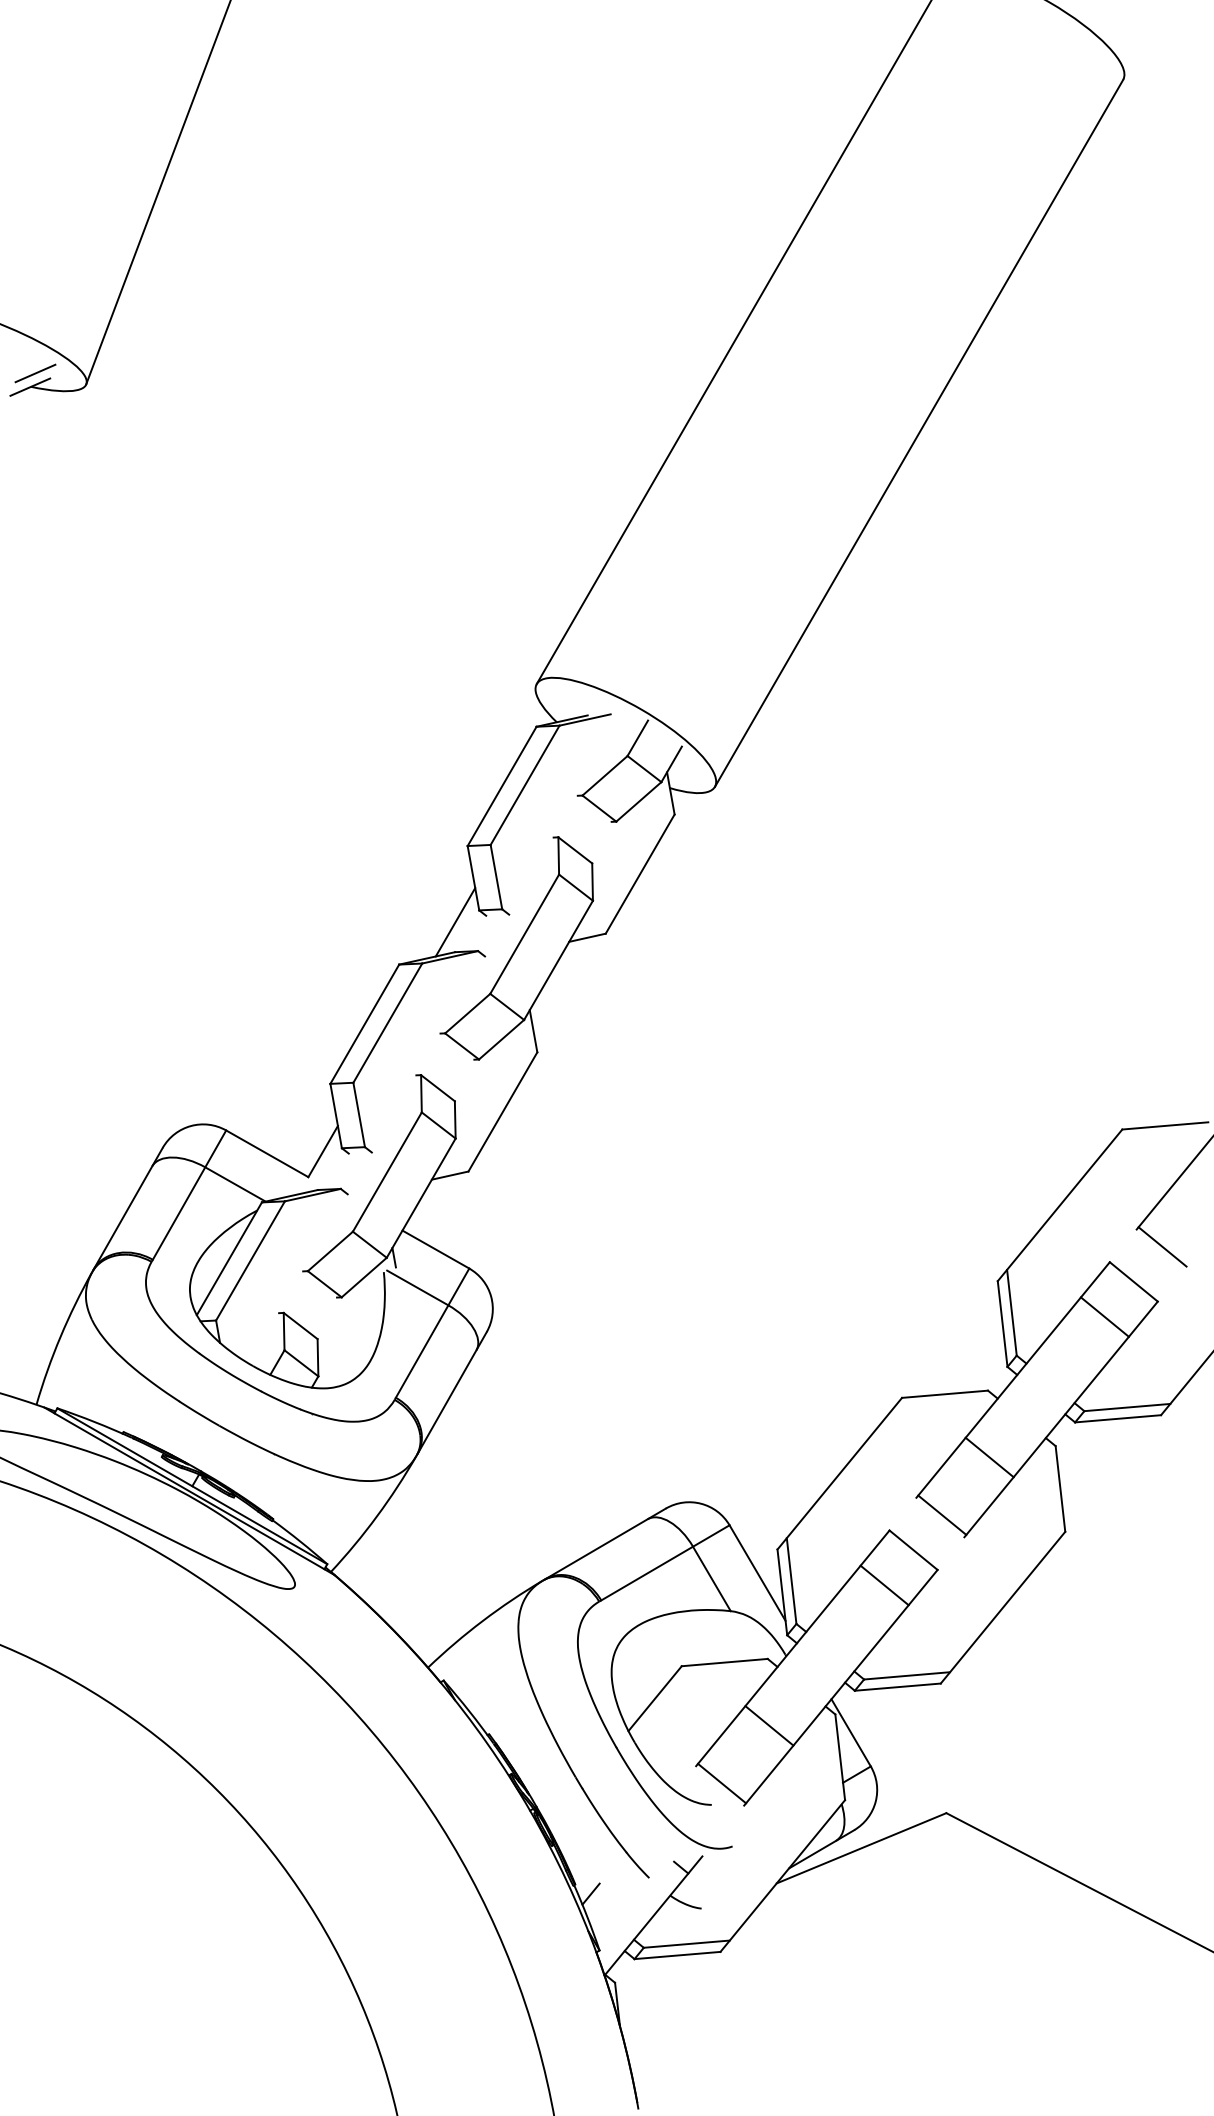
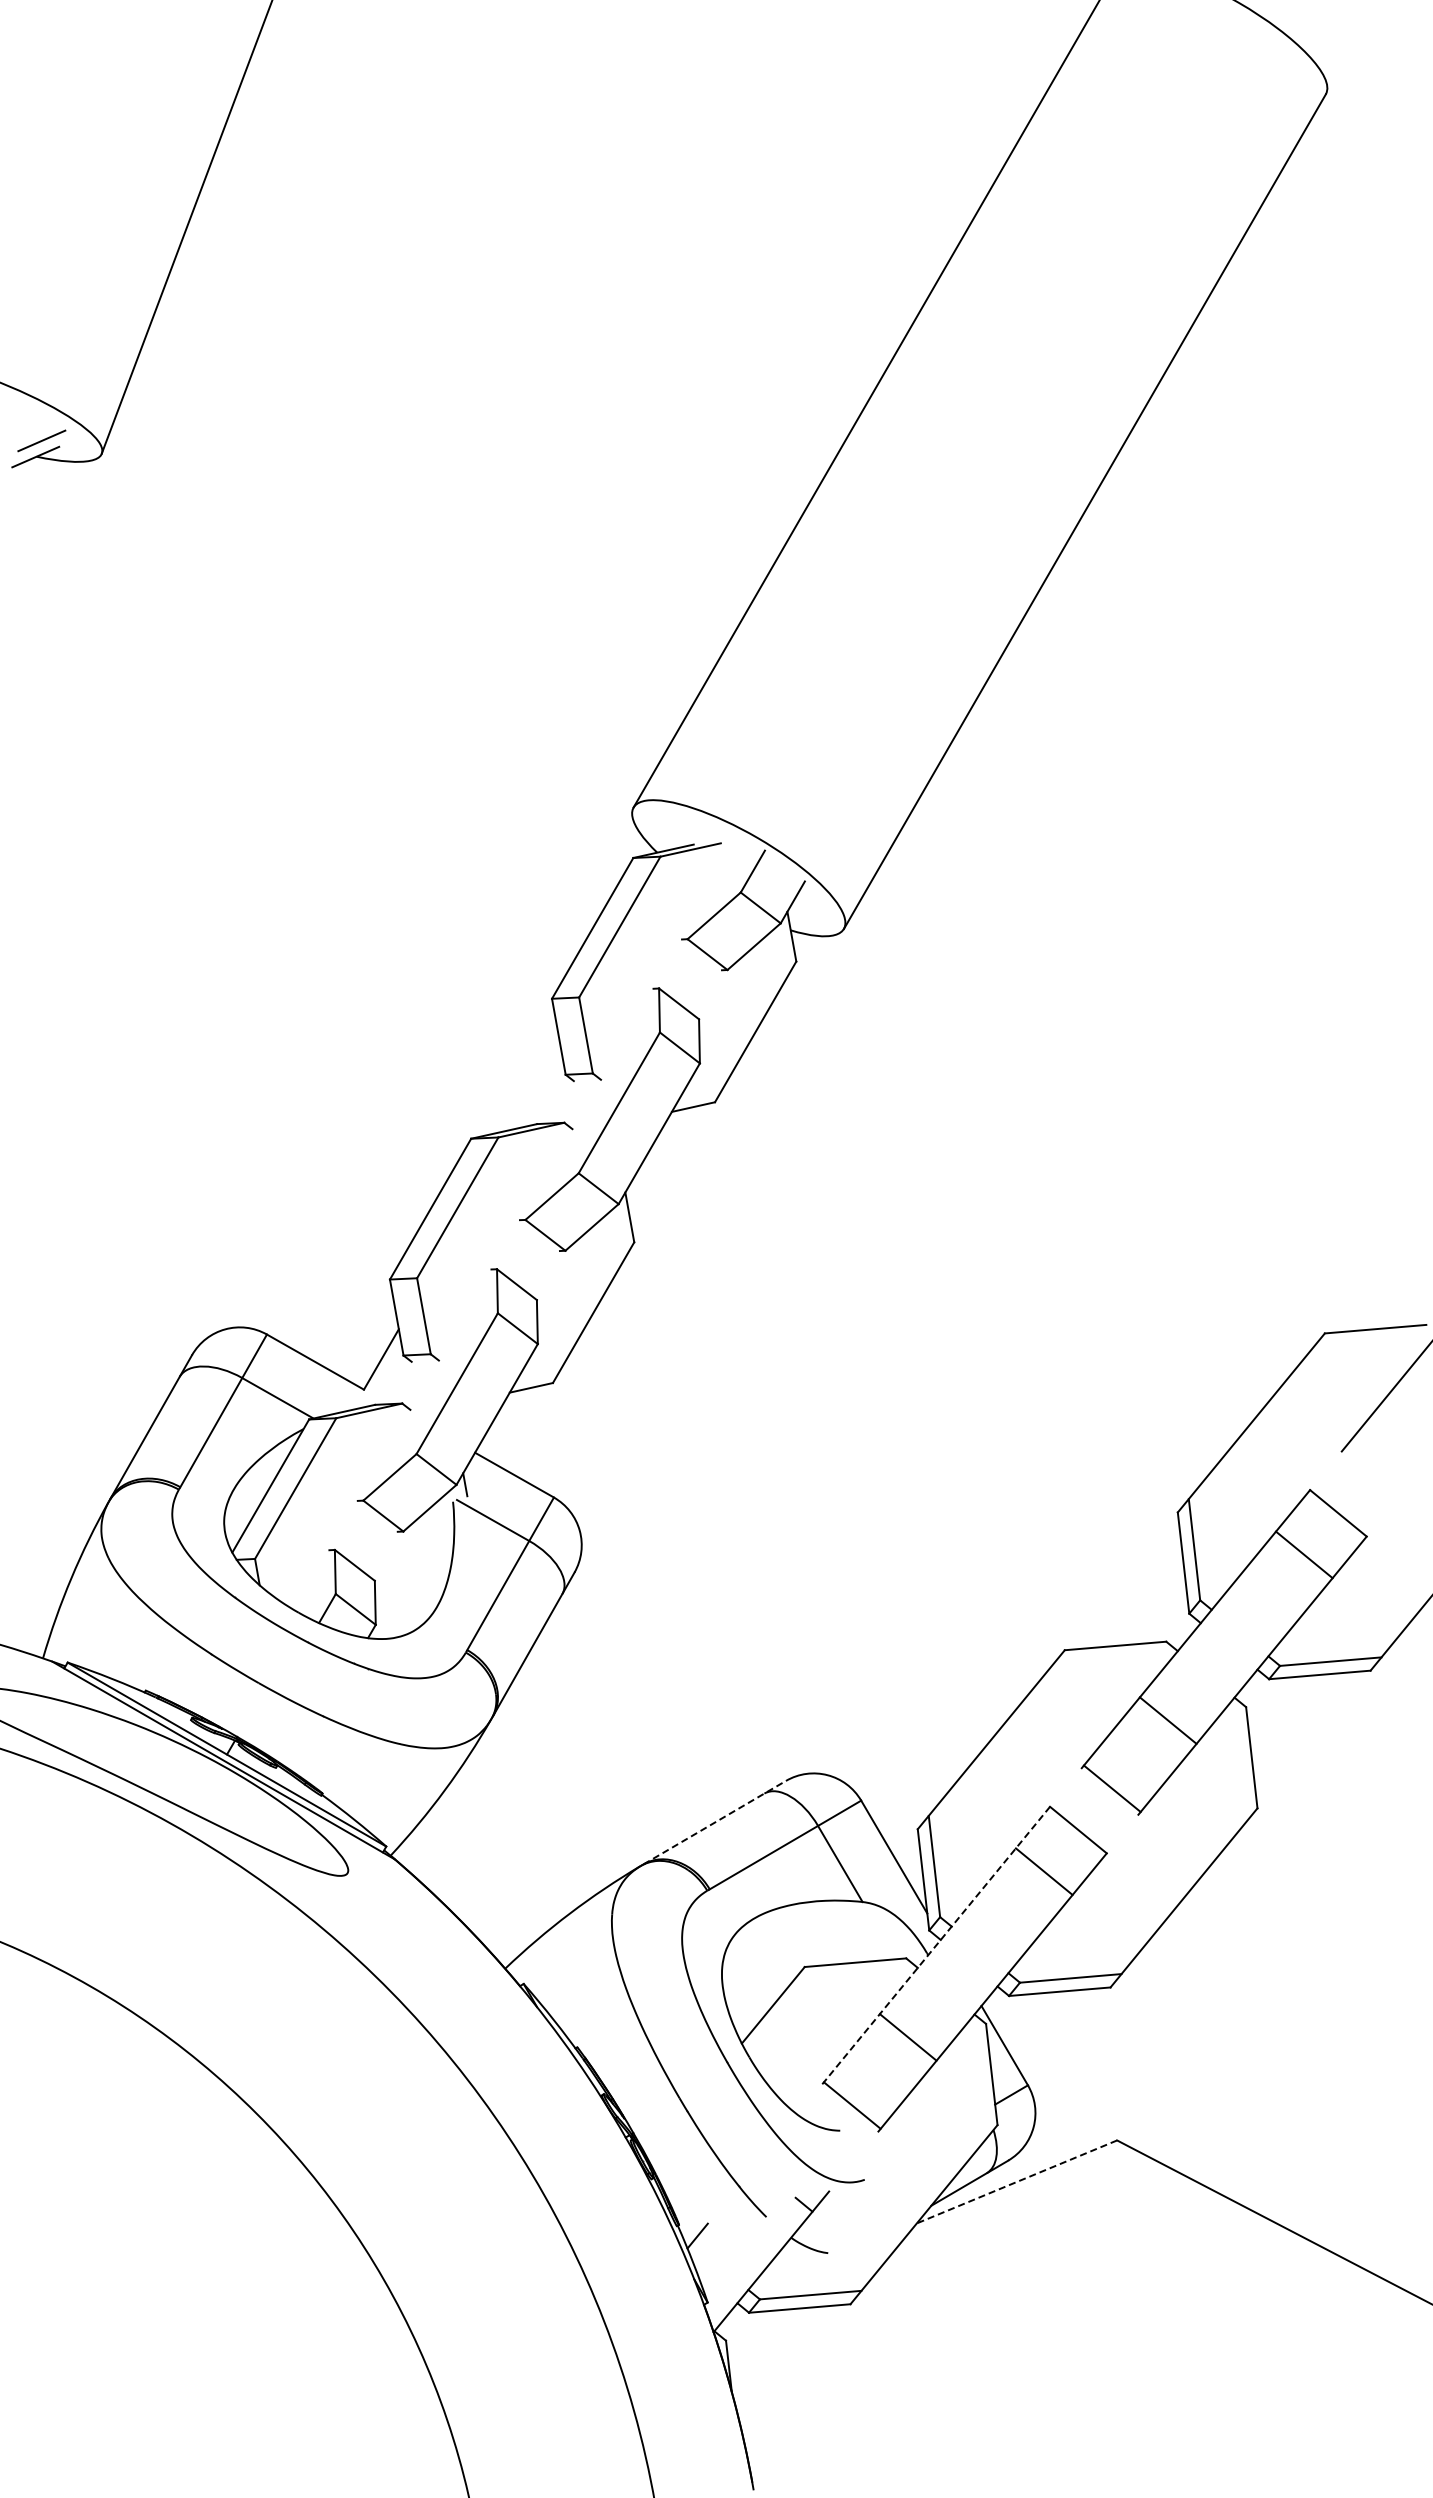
line: (455, 922) -> (537, 1088), removed
line: (1162, 1246) -> (1372, 1471), removed
line: (606, 1543) -> (715, 1822), solid -> dashed
line: (792, 1648) -> (935, 1945), solid -> dashed
line: (861, 1848) -> (1016, 2182), solid -> dashed

